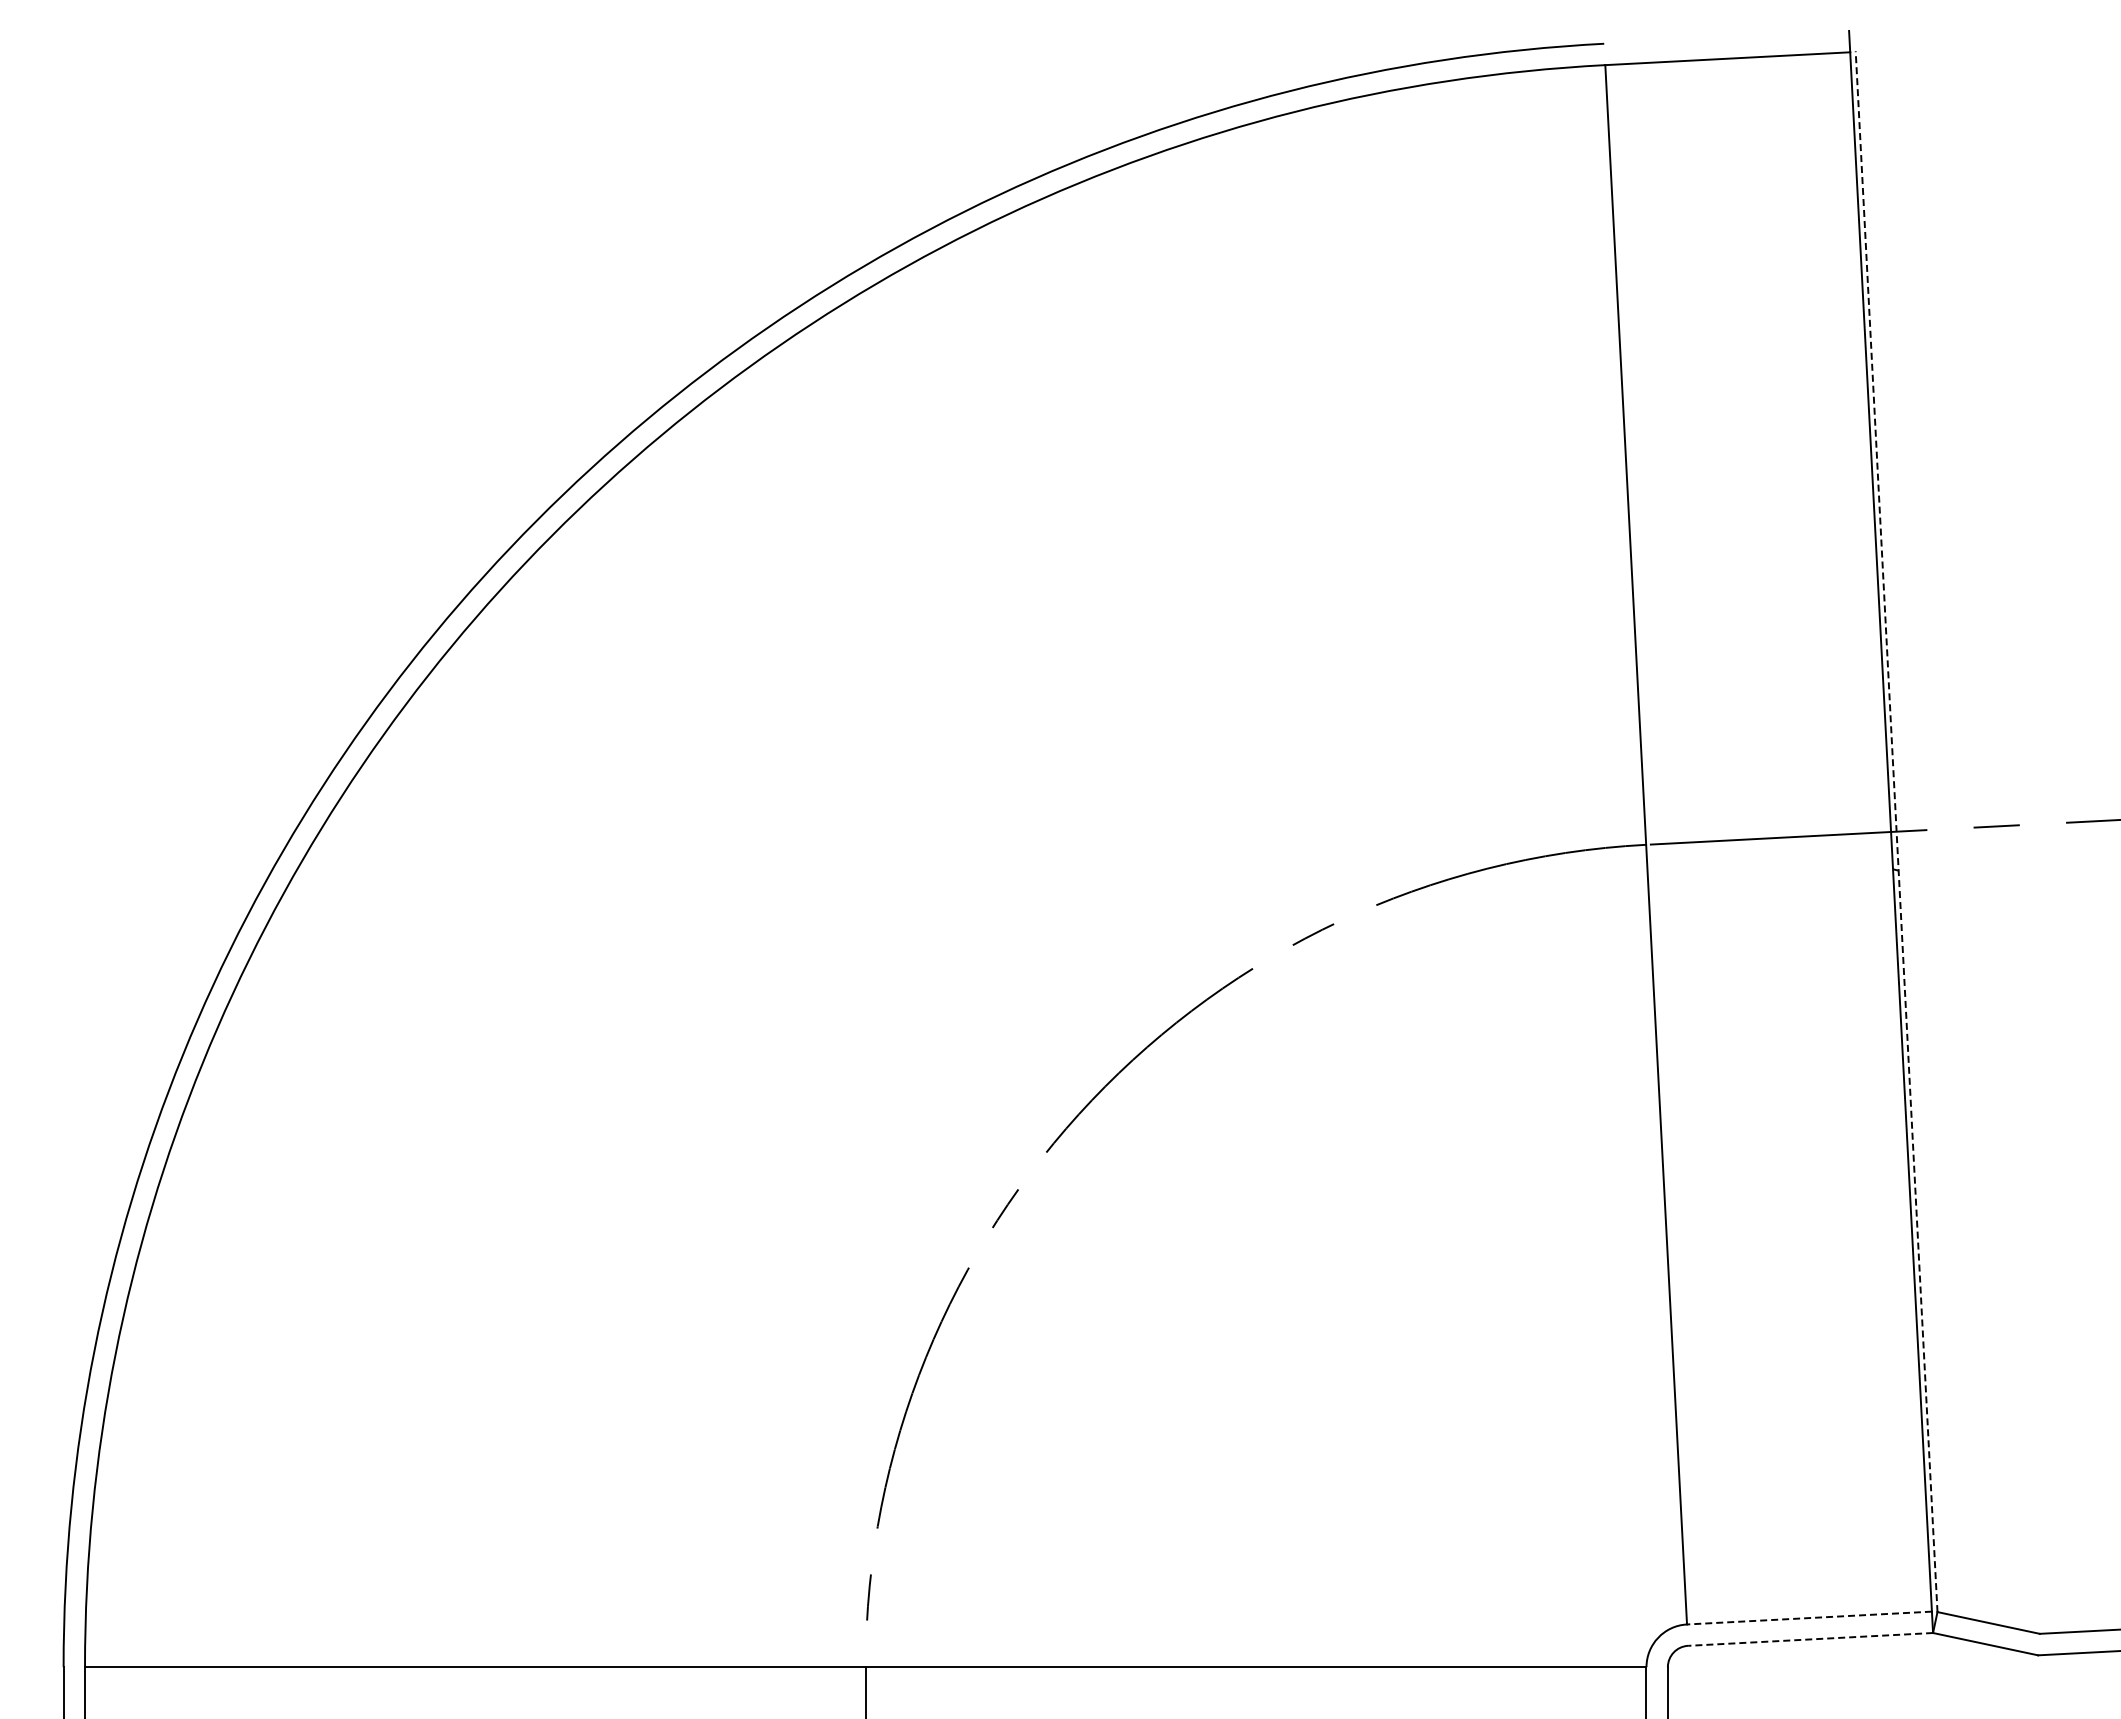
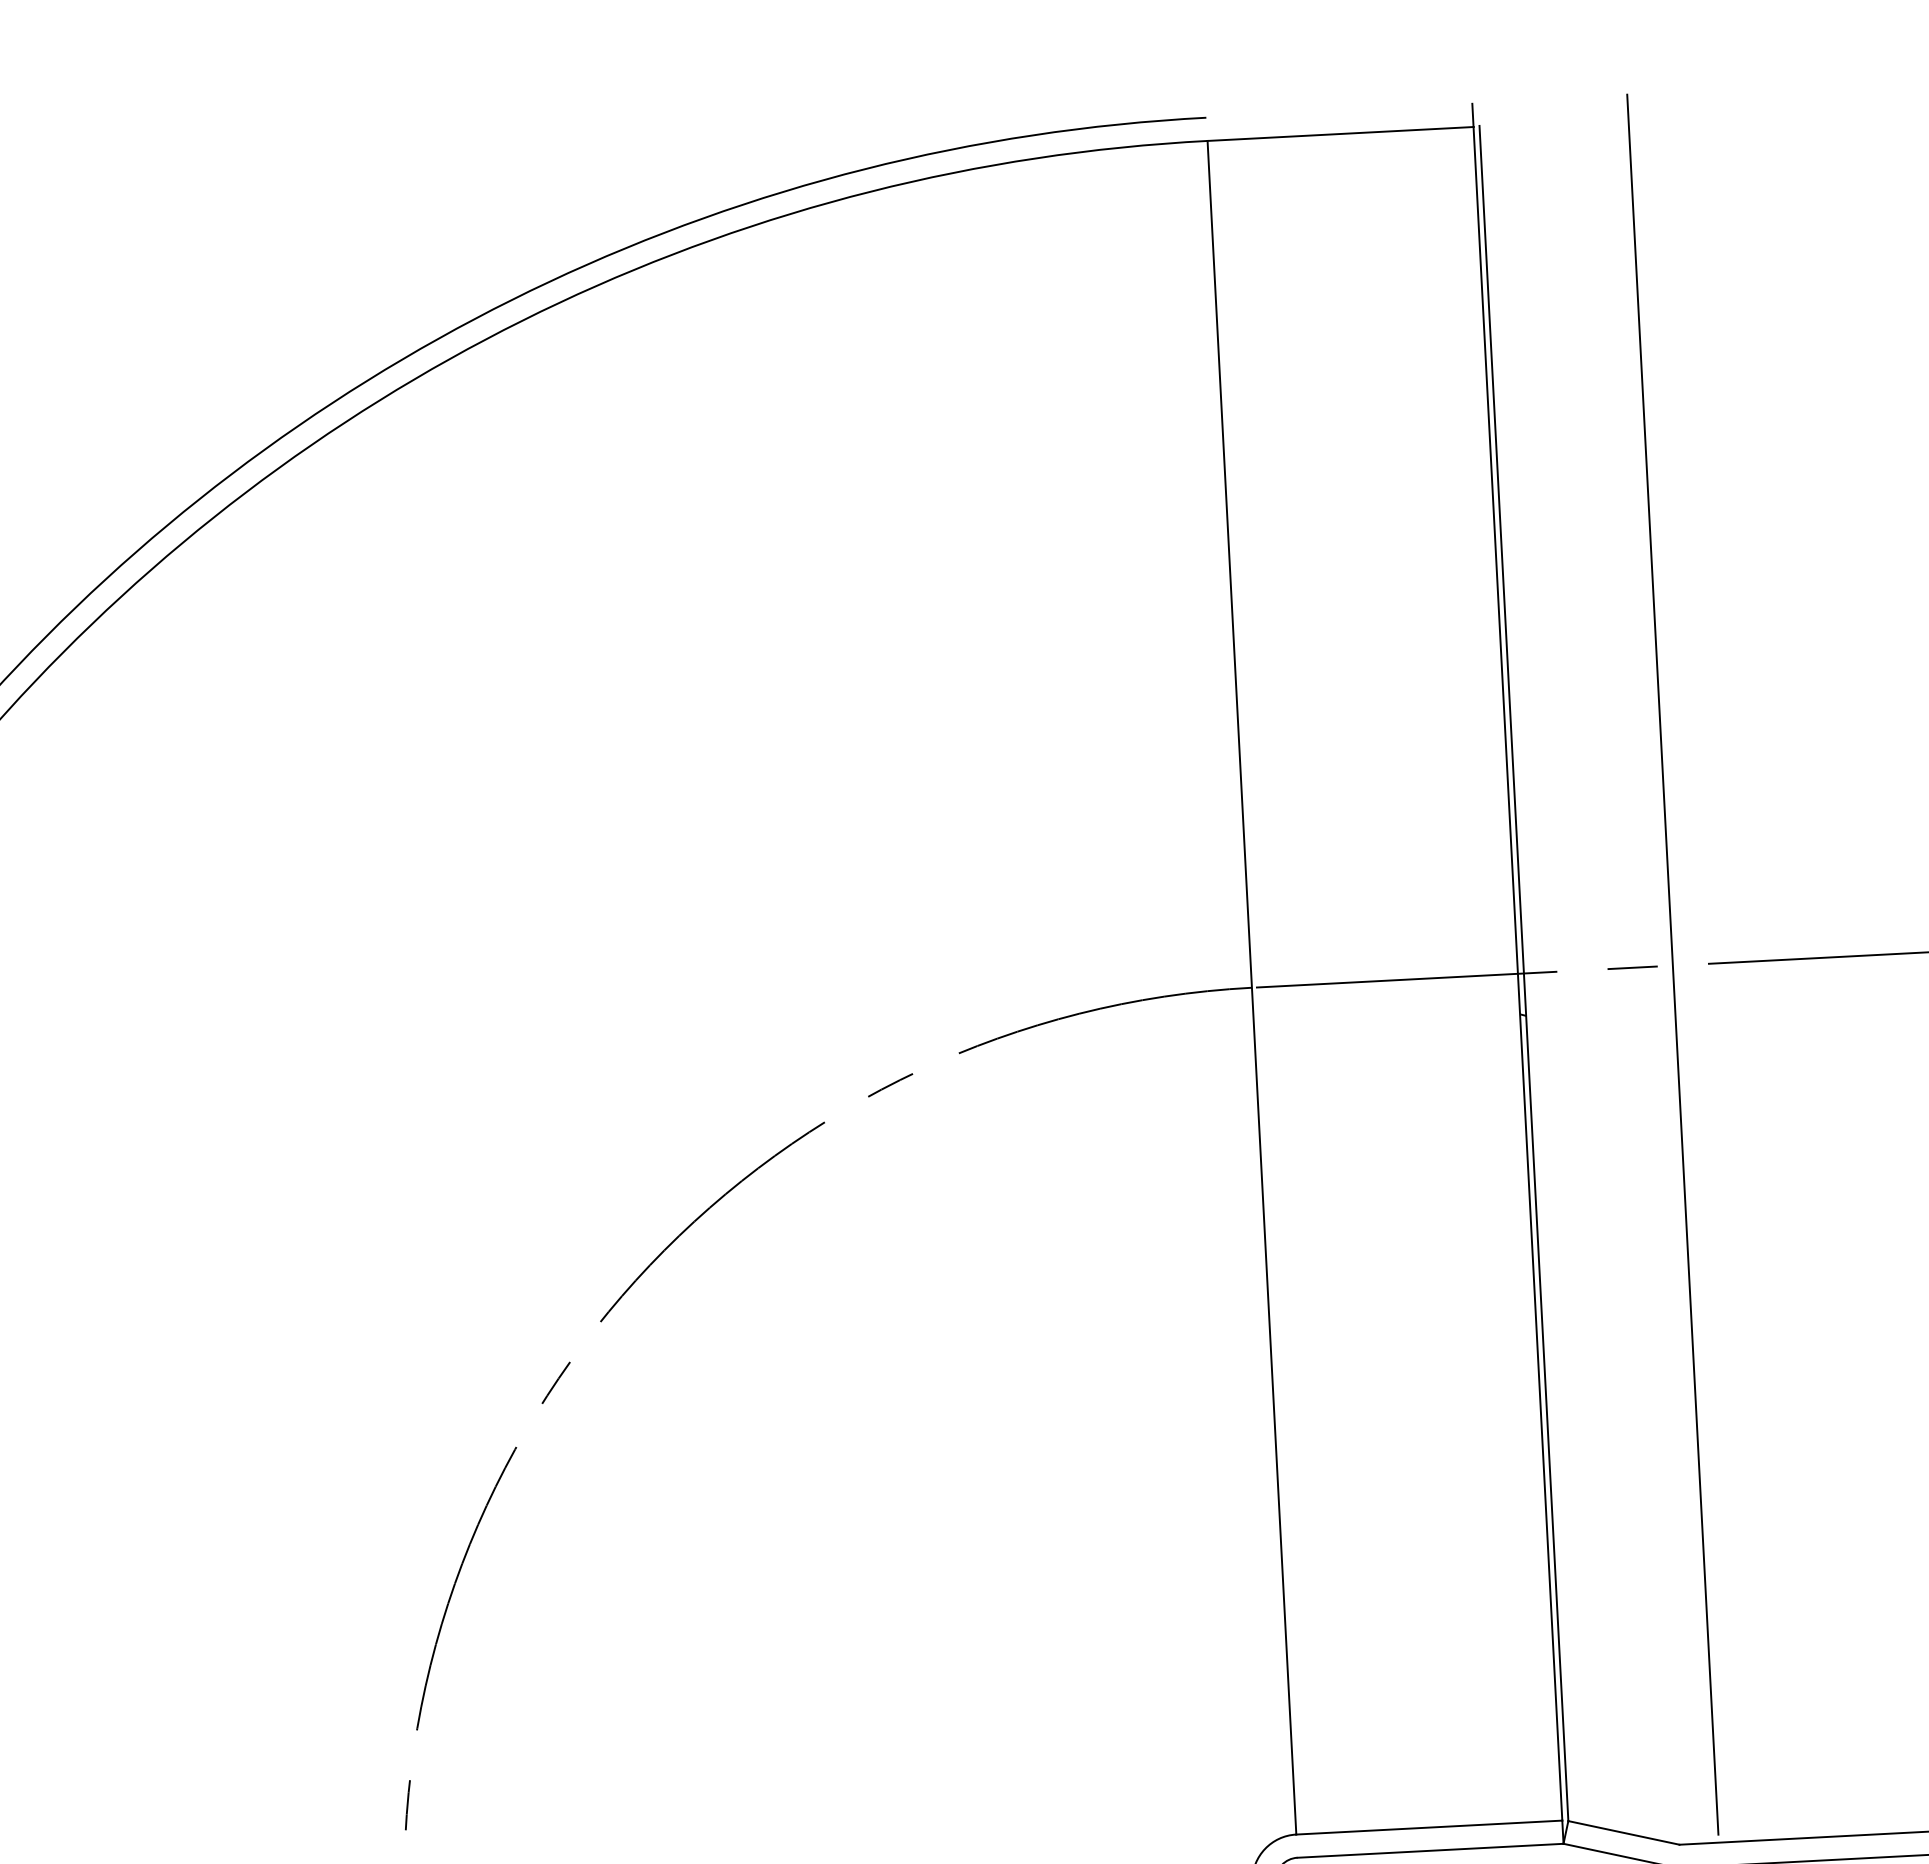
line: (2033, 823) -> (1672, 964), added
line: (1896, 831) -> (1523, 973), dashed -> solid
line: (1809, 1618) -> (1429, 1828), dashed -> solid
line: (1810, 1639) -> (1430, 1850), dashed -> solid

